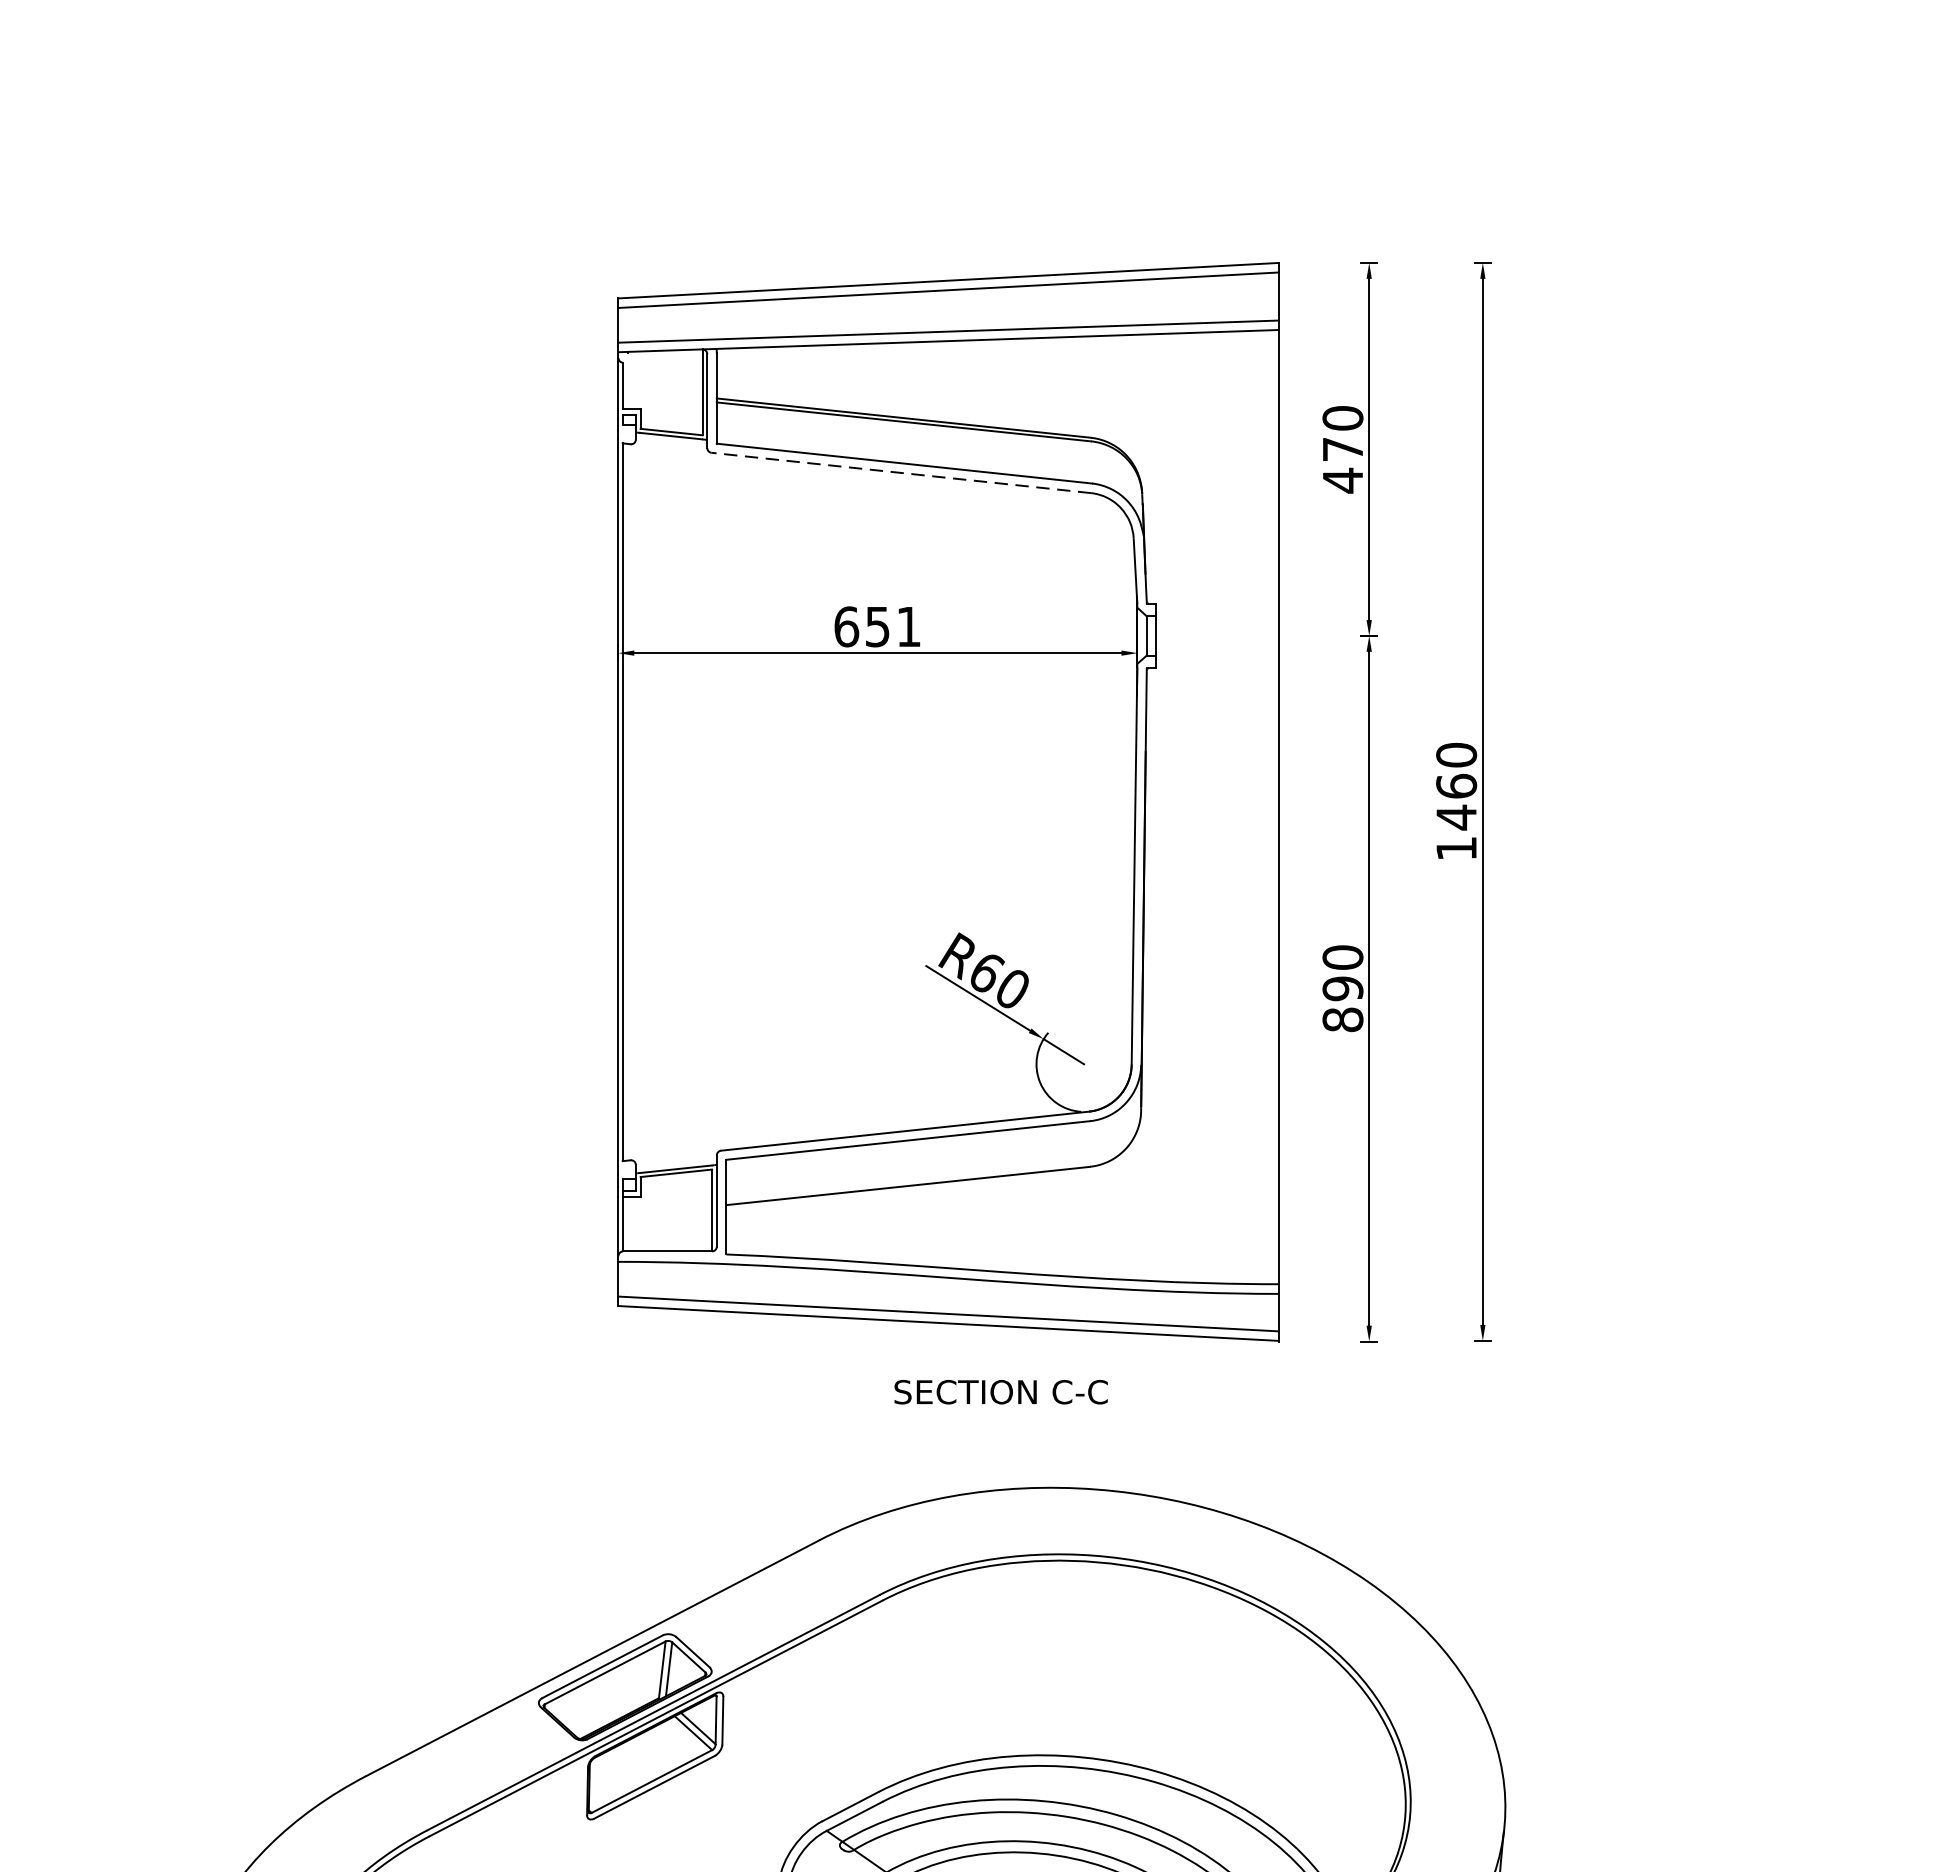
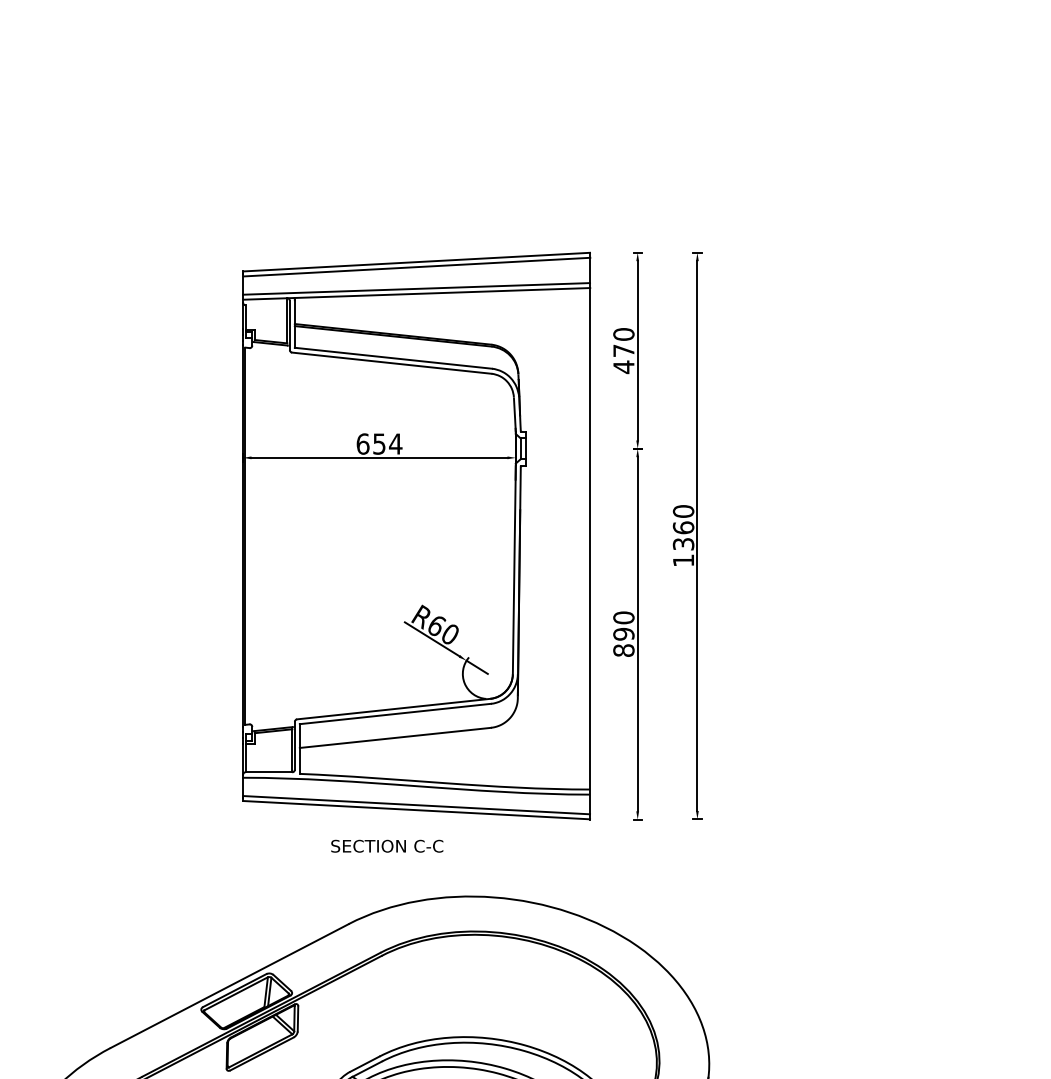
line: (900, 473) -> (391, 363), dashed -> solid
text: (908, 625) -> (395, 443), 651 -> 654
text: (1456, 817) -> (683, 544), 1460 -> 1360
text: (1001, 1390) -> (387, 845), moved

